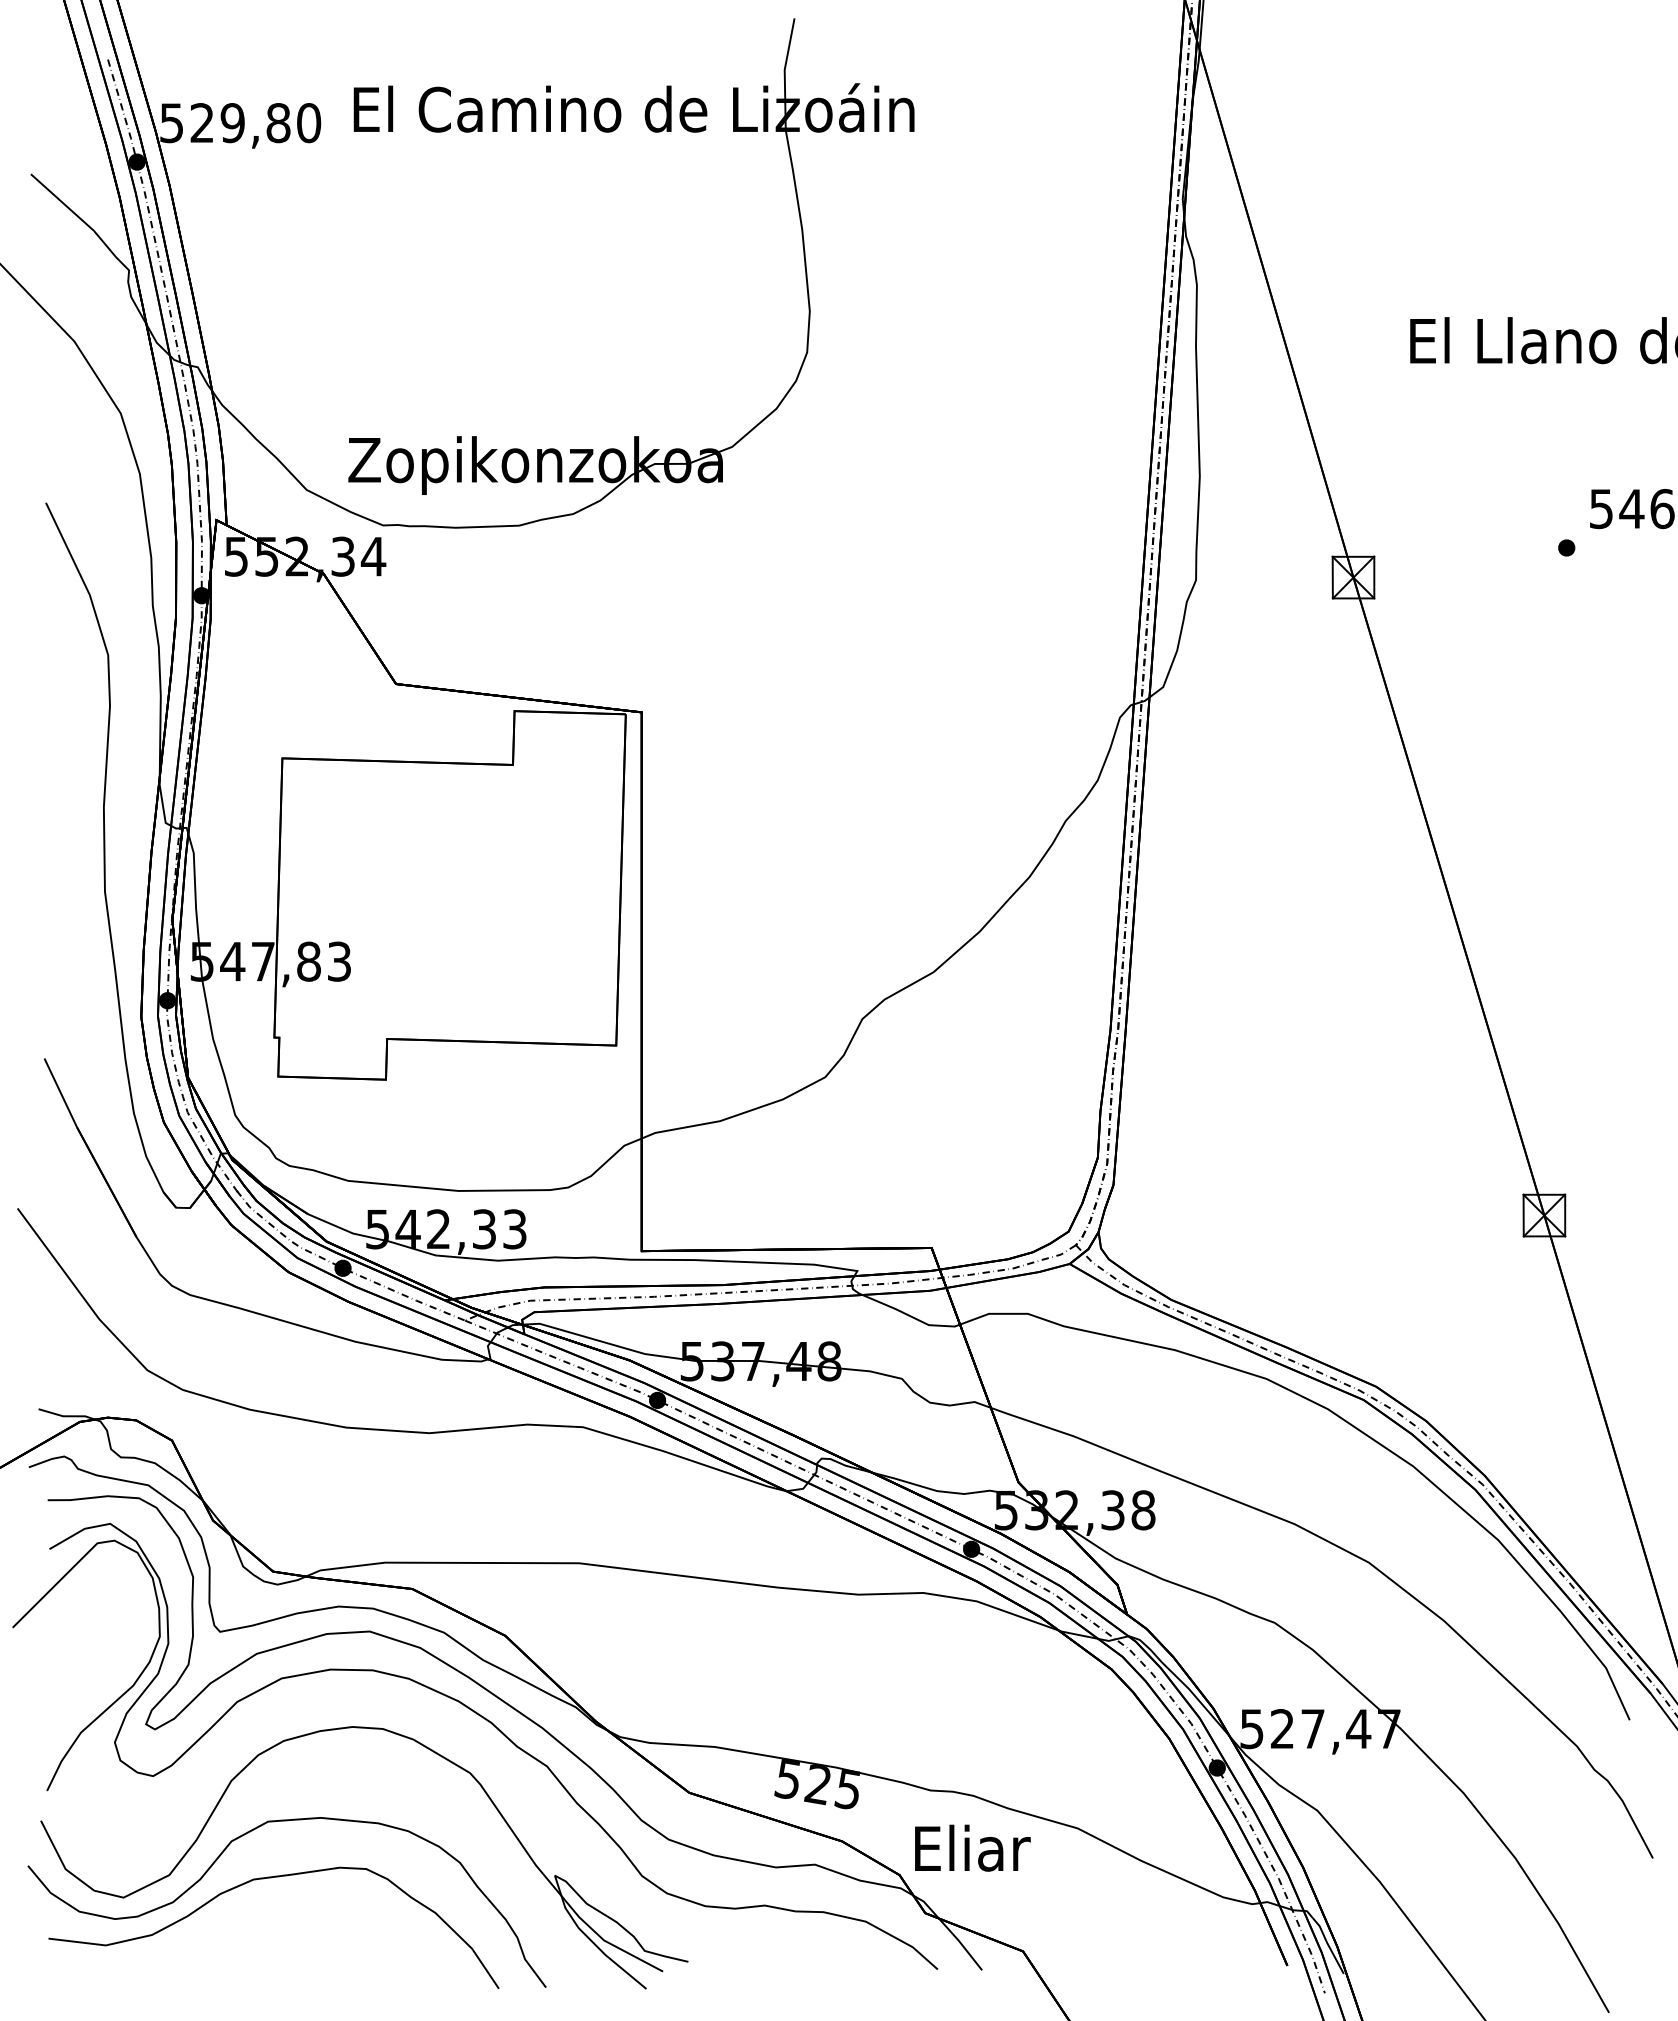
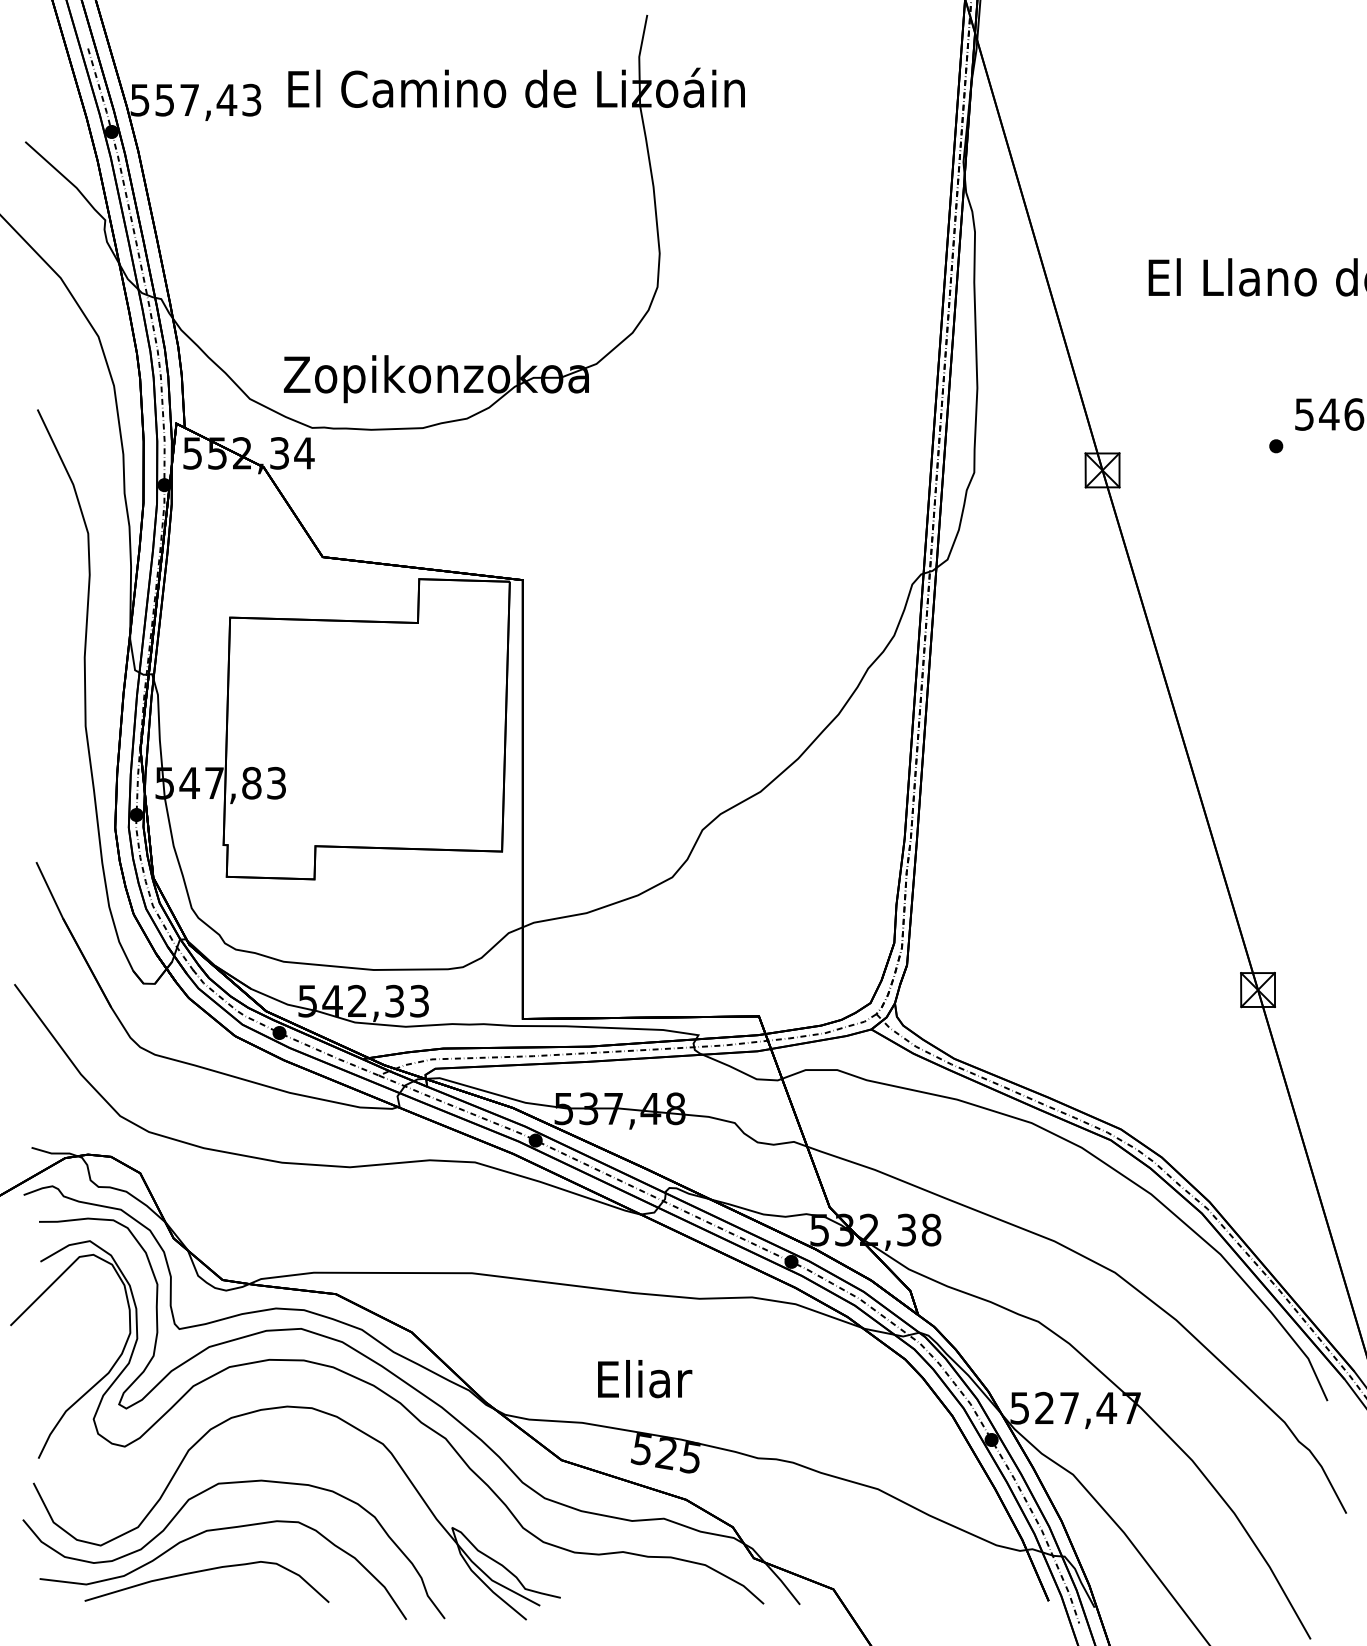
text: (255, 123) -> (208, 100), 529,80 -> 557,43
text: (972, 1847) -> (644, 1378), moved
curve: (250, 1929) -> (204, 1571), added

